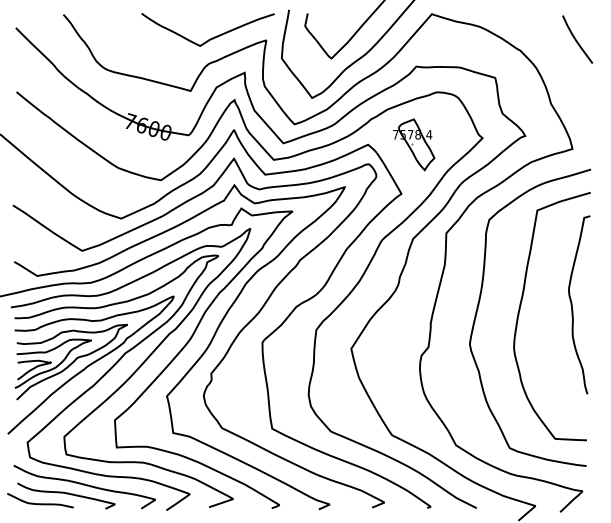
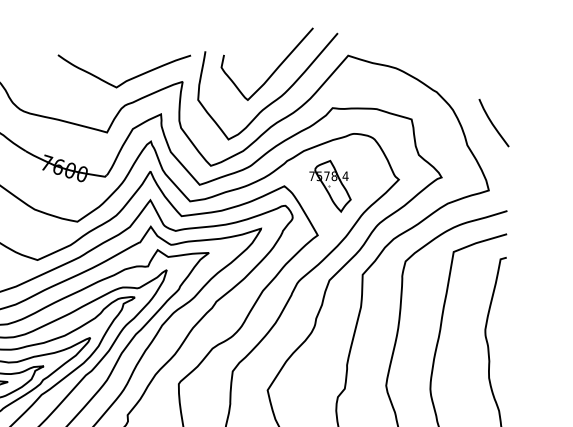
curve: (576, 39) -> (492, 122), moved

